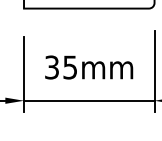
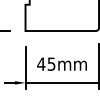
text: (52, 66) -> (41, 63), 35mm -> 45mm

